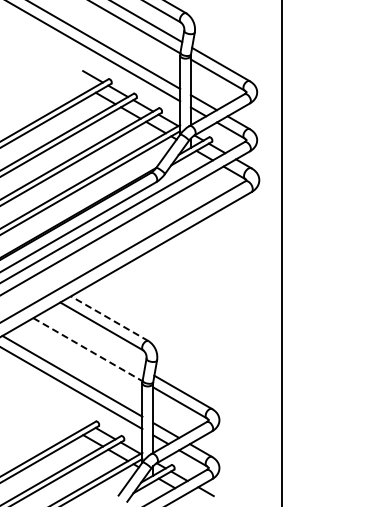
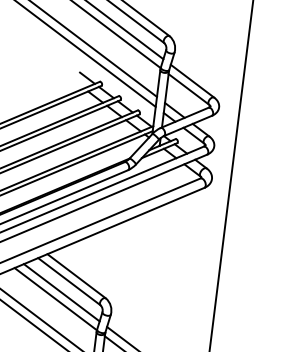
line: (109, 318) -> (76, 276), dashed -> solid
line: (93, 340) -> (61, 292), added
line: (88, 349) -> (56, 299), dashed -> solid

